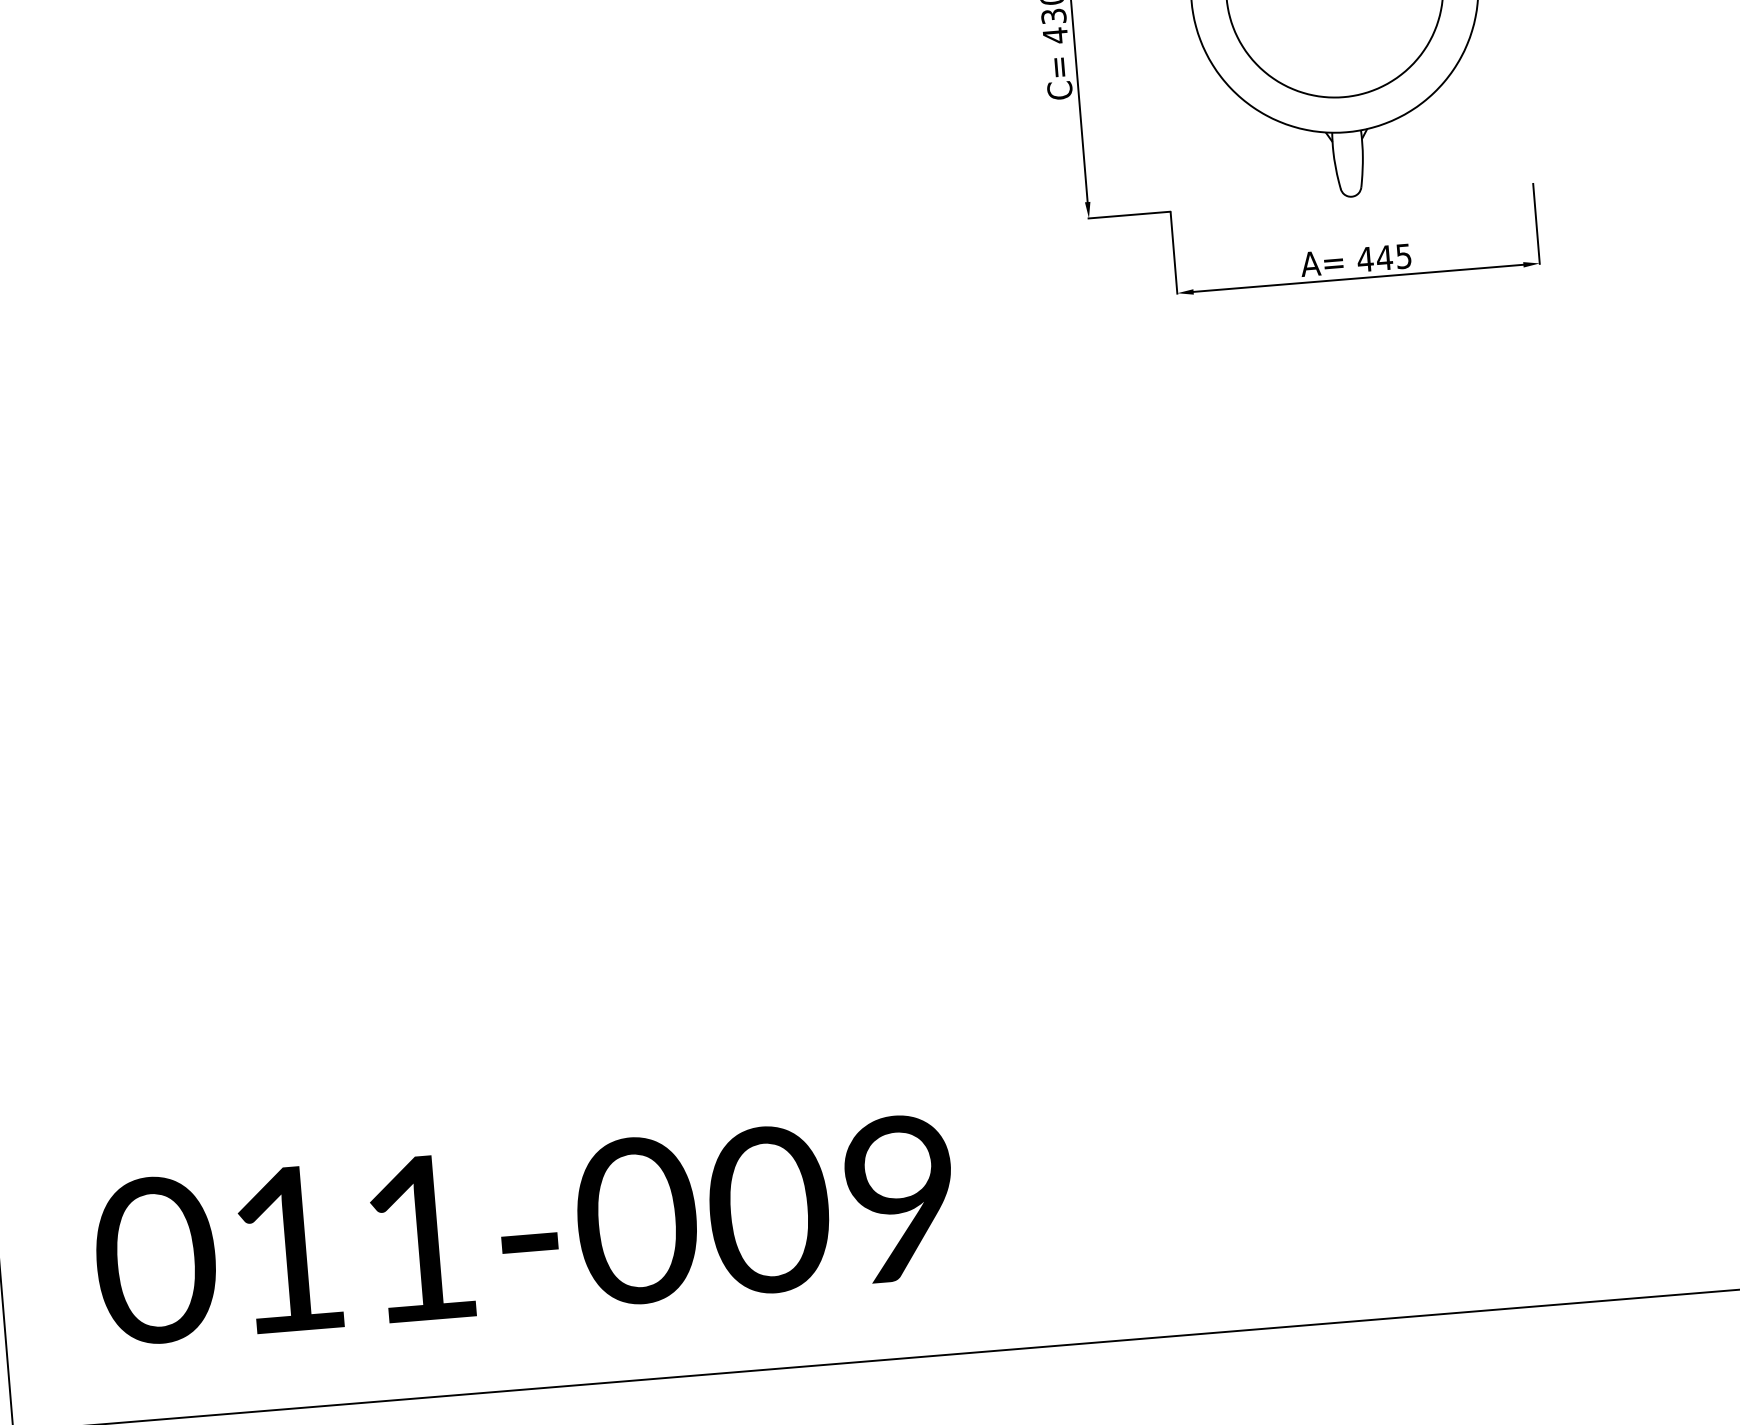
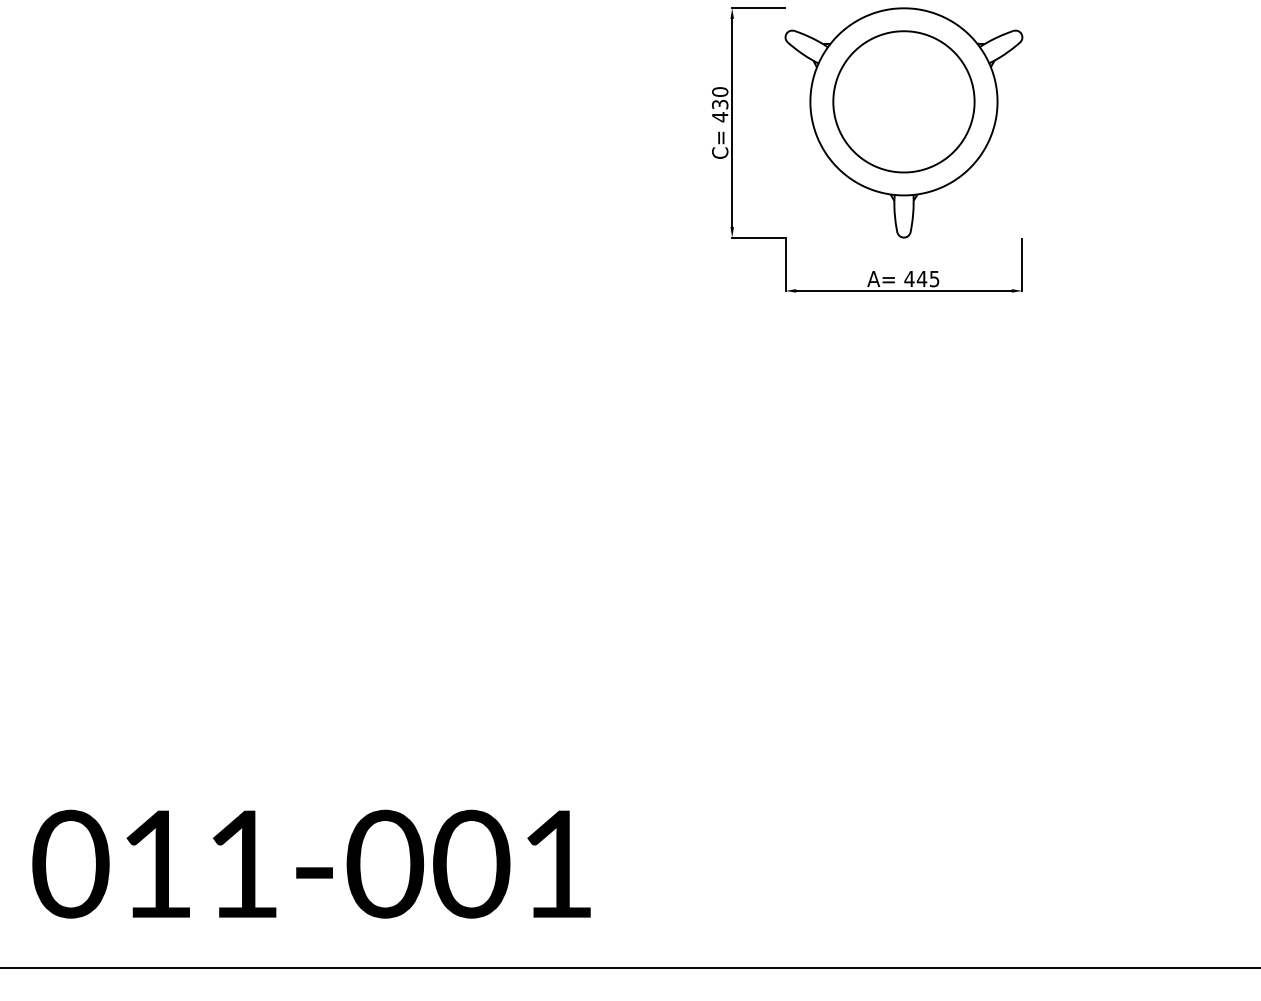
text: (898, 1198) -> (556, 863), 011-009 -> 011-001

